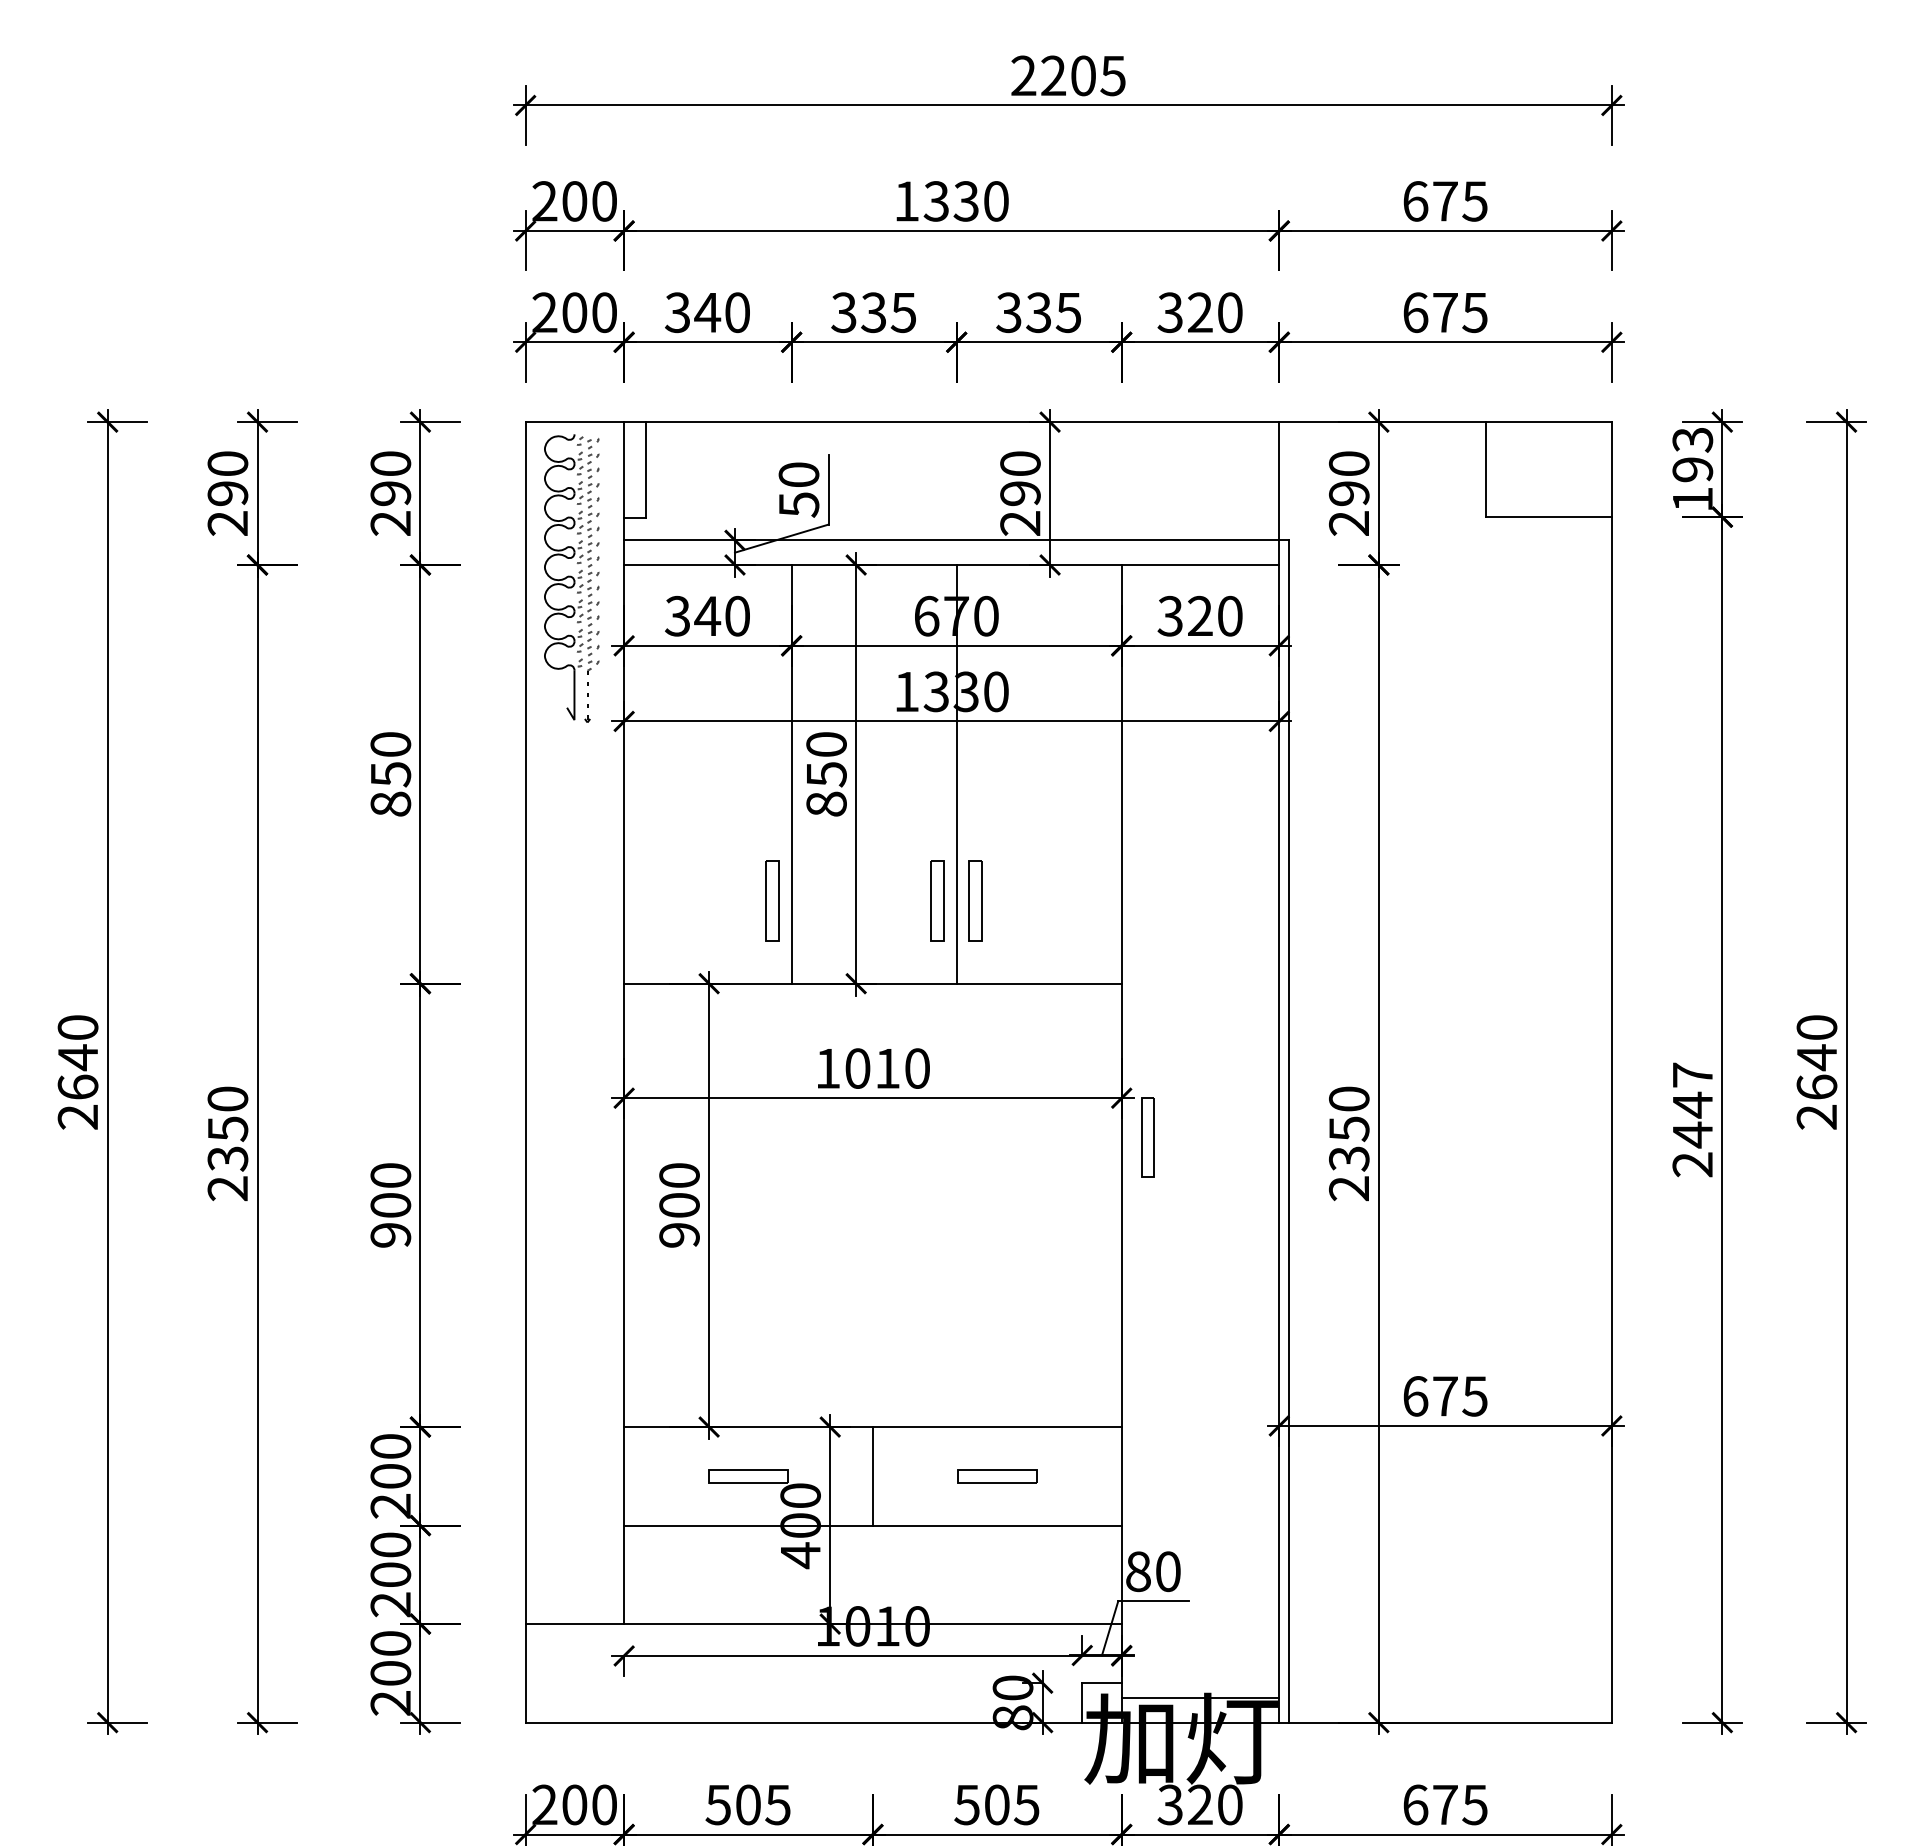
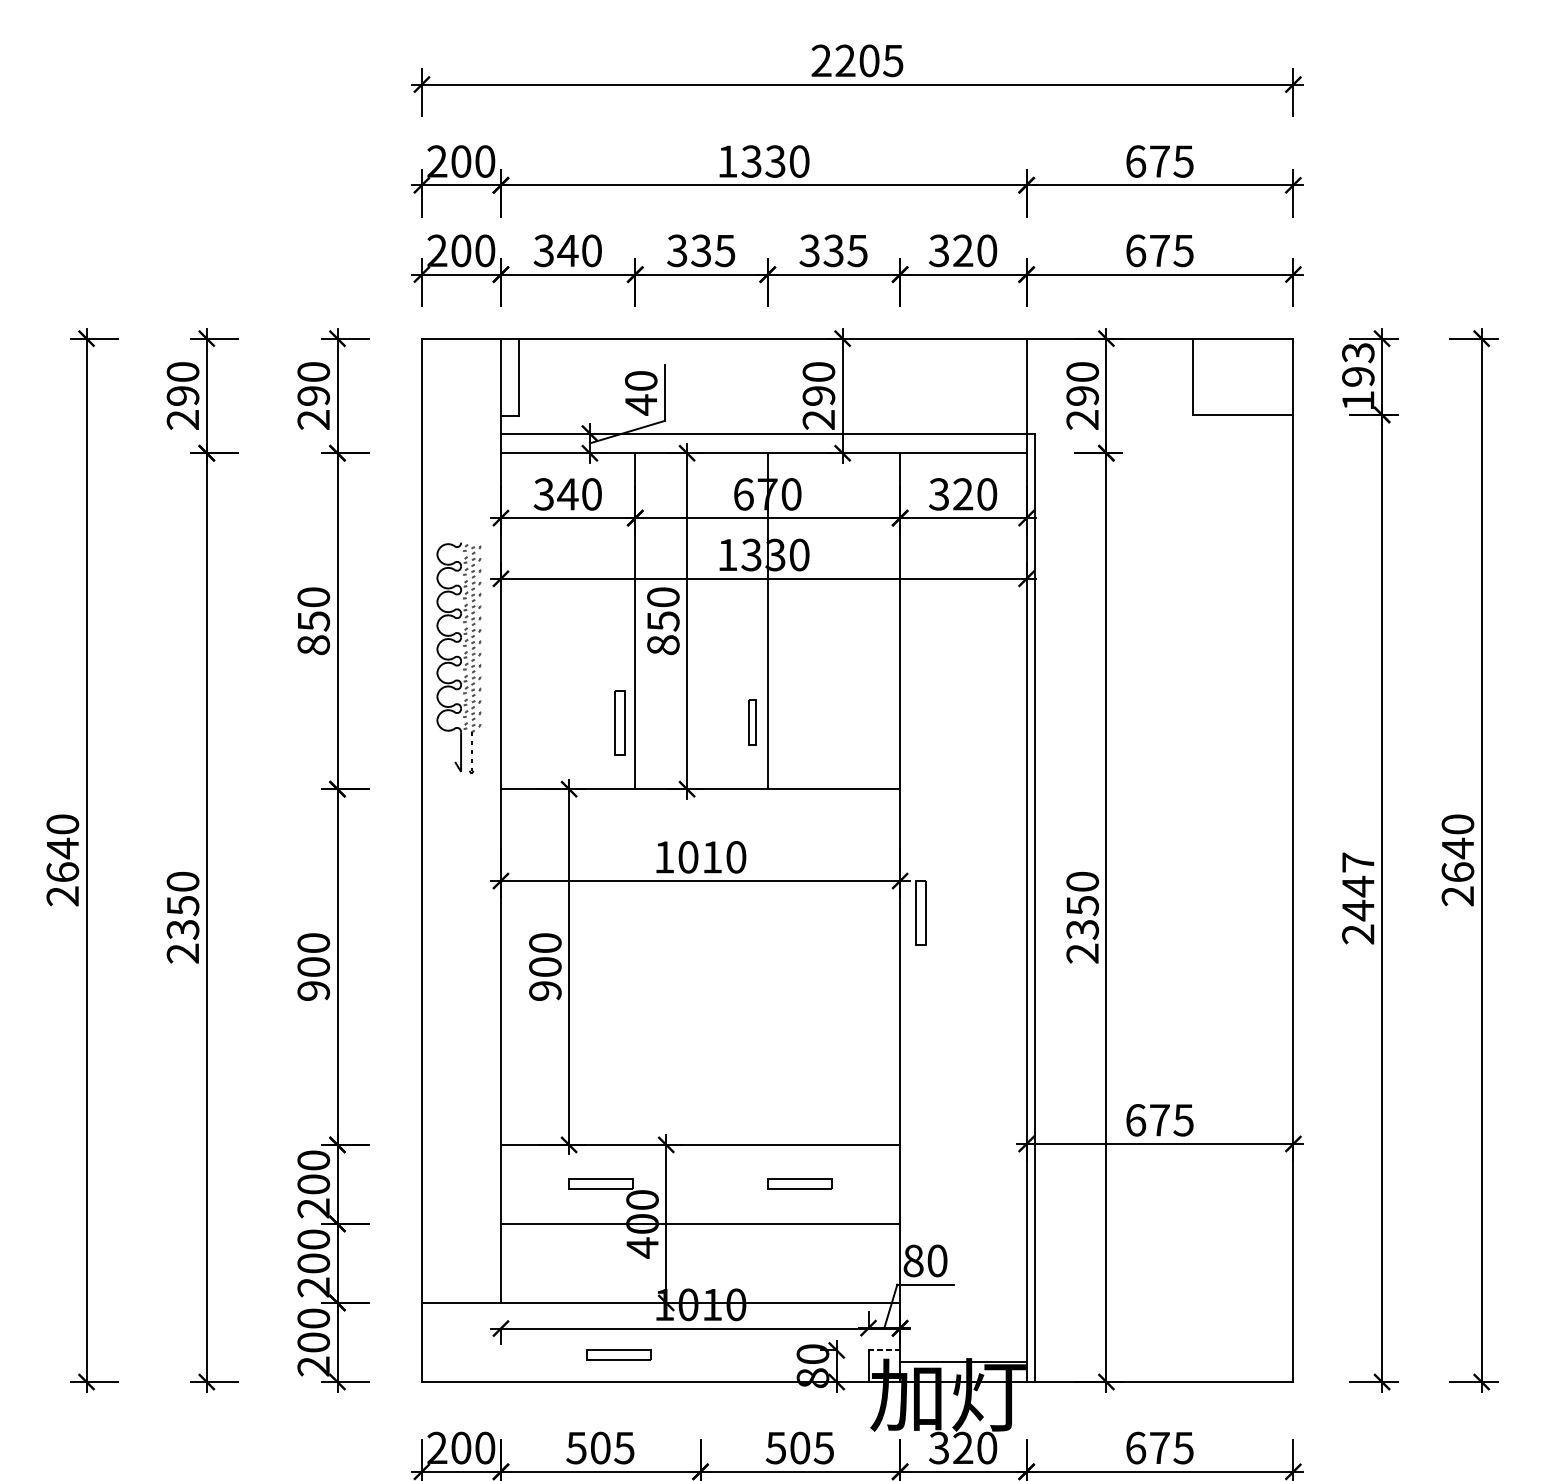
text: (799, 504) -> (641, 404), 50 -> 40
part: (571, 578) -> (458, 658), moved
part: (937, 900) -> (752, 722), size x0.7
part: (975, 900) -> (782, 722), removed
line: (872, 1476) -> (700, 1184), removed
line: (1102, 1683) -> (884, 1350), solid -> dashed
part: (771, 1689) -> (619, 1355), added

